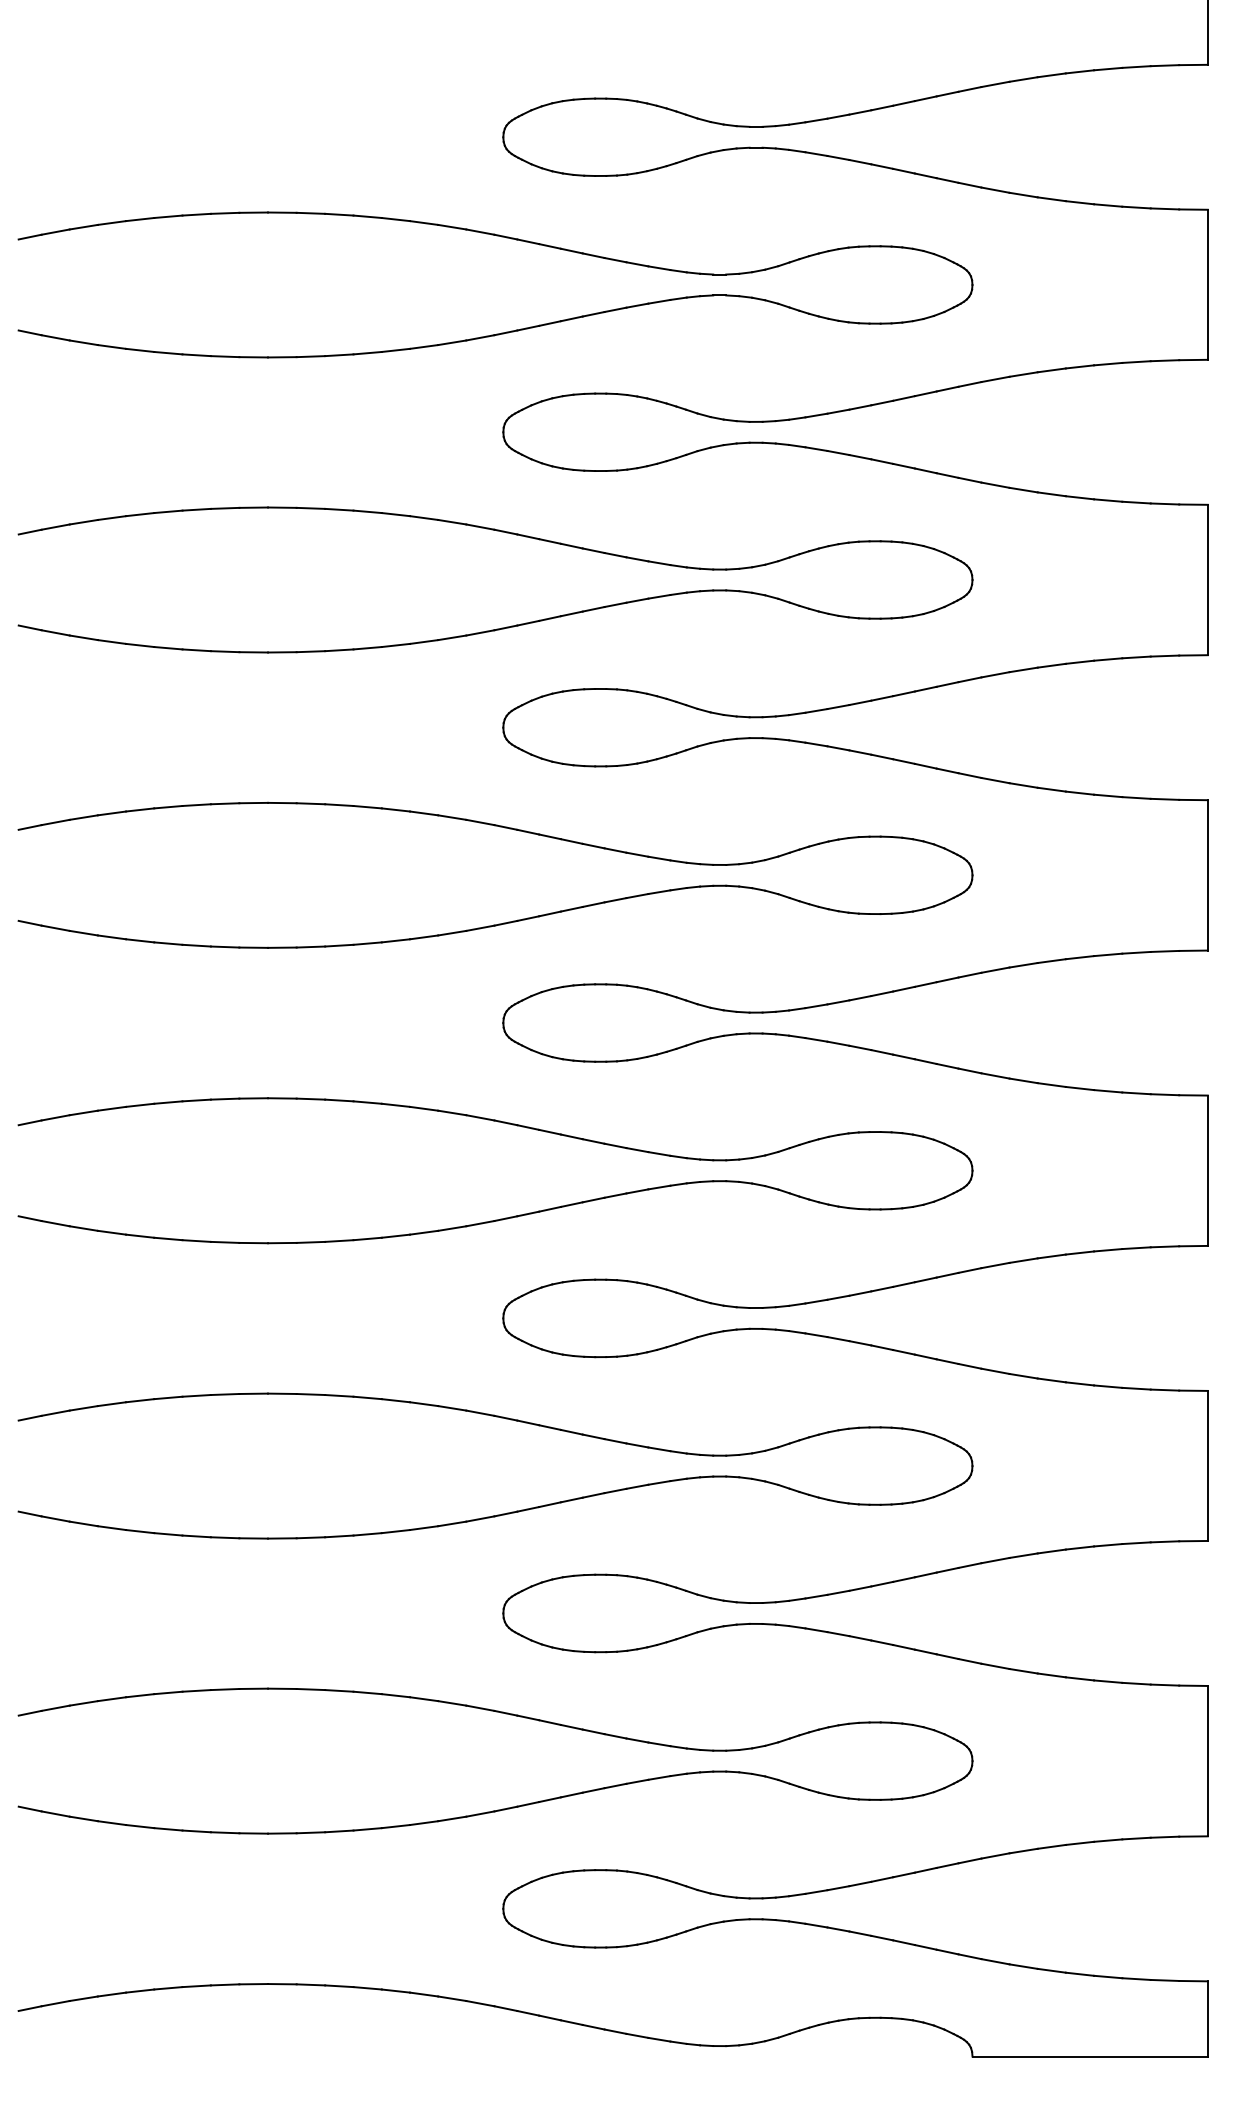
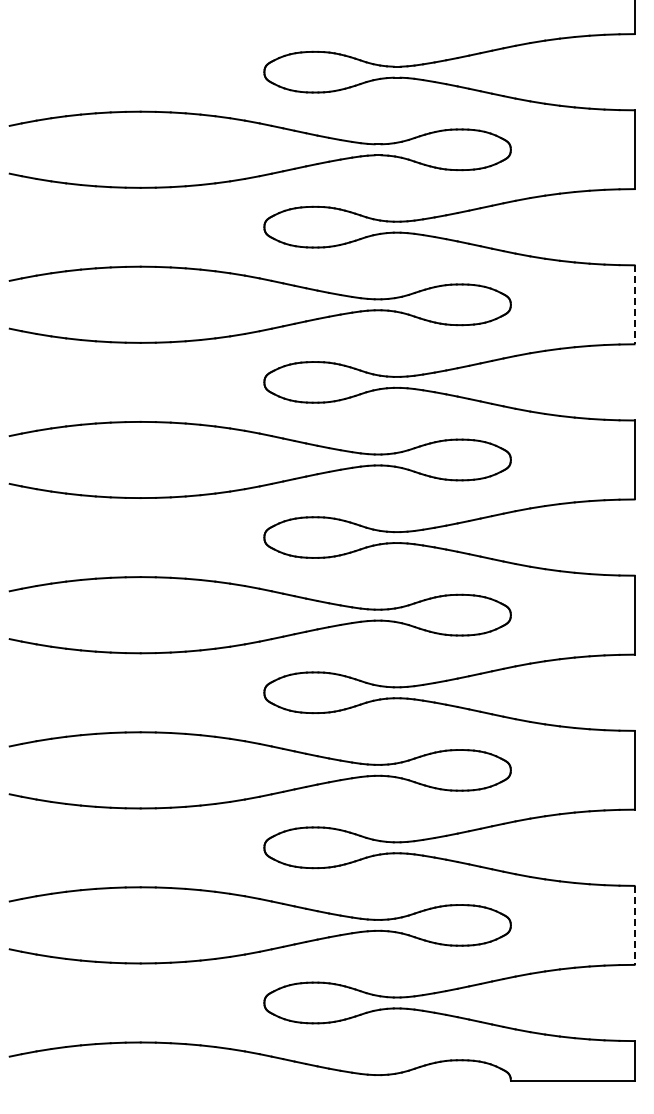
line: (1207, 579) -> (634, 304), solid -> dashed
line: (1207, 1761) -> (634, 925), solid -> dashed

